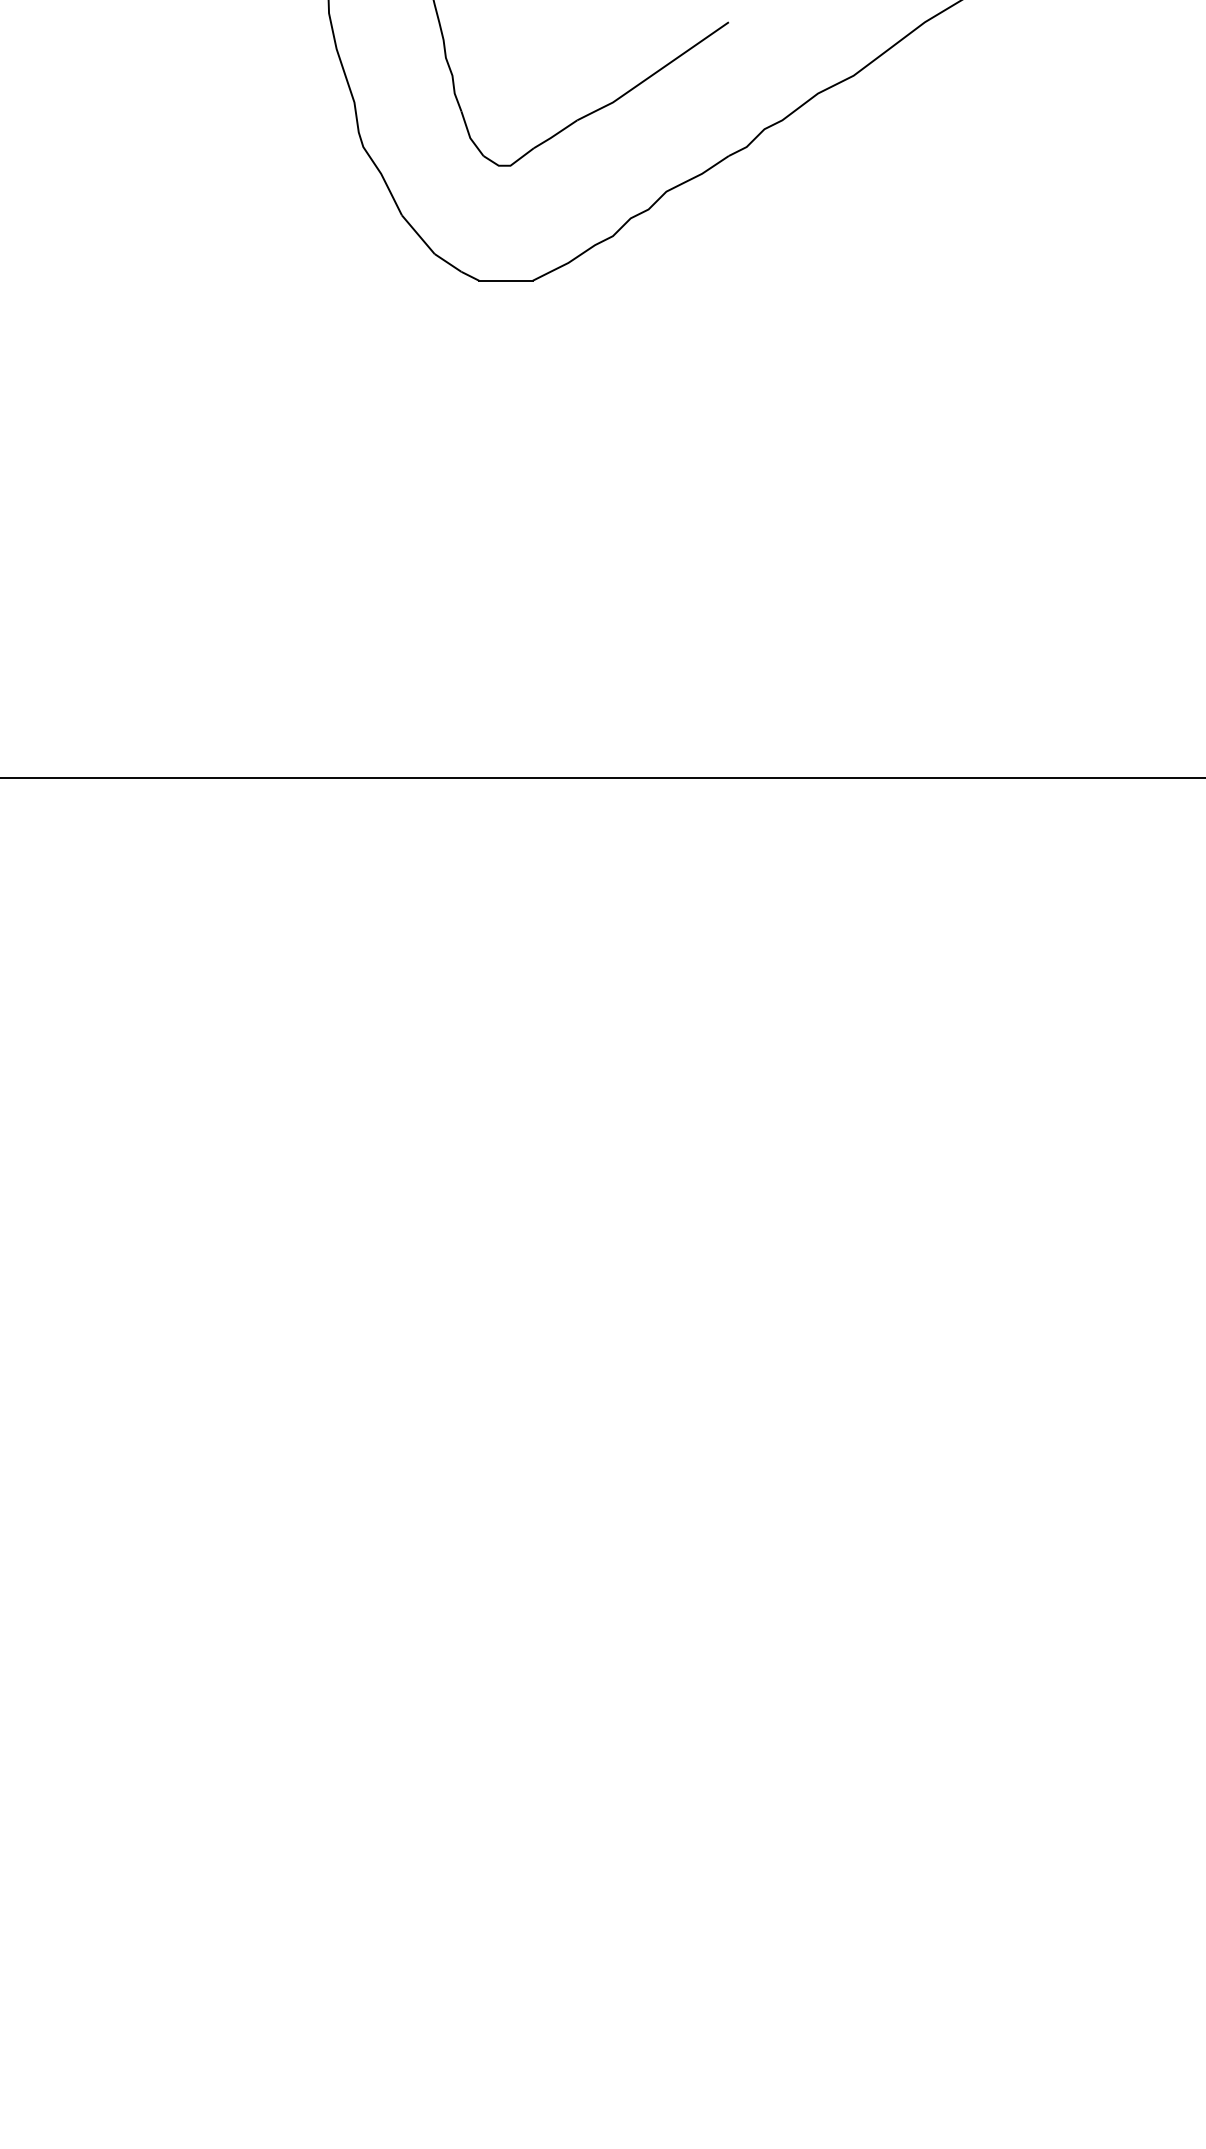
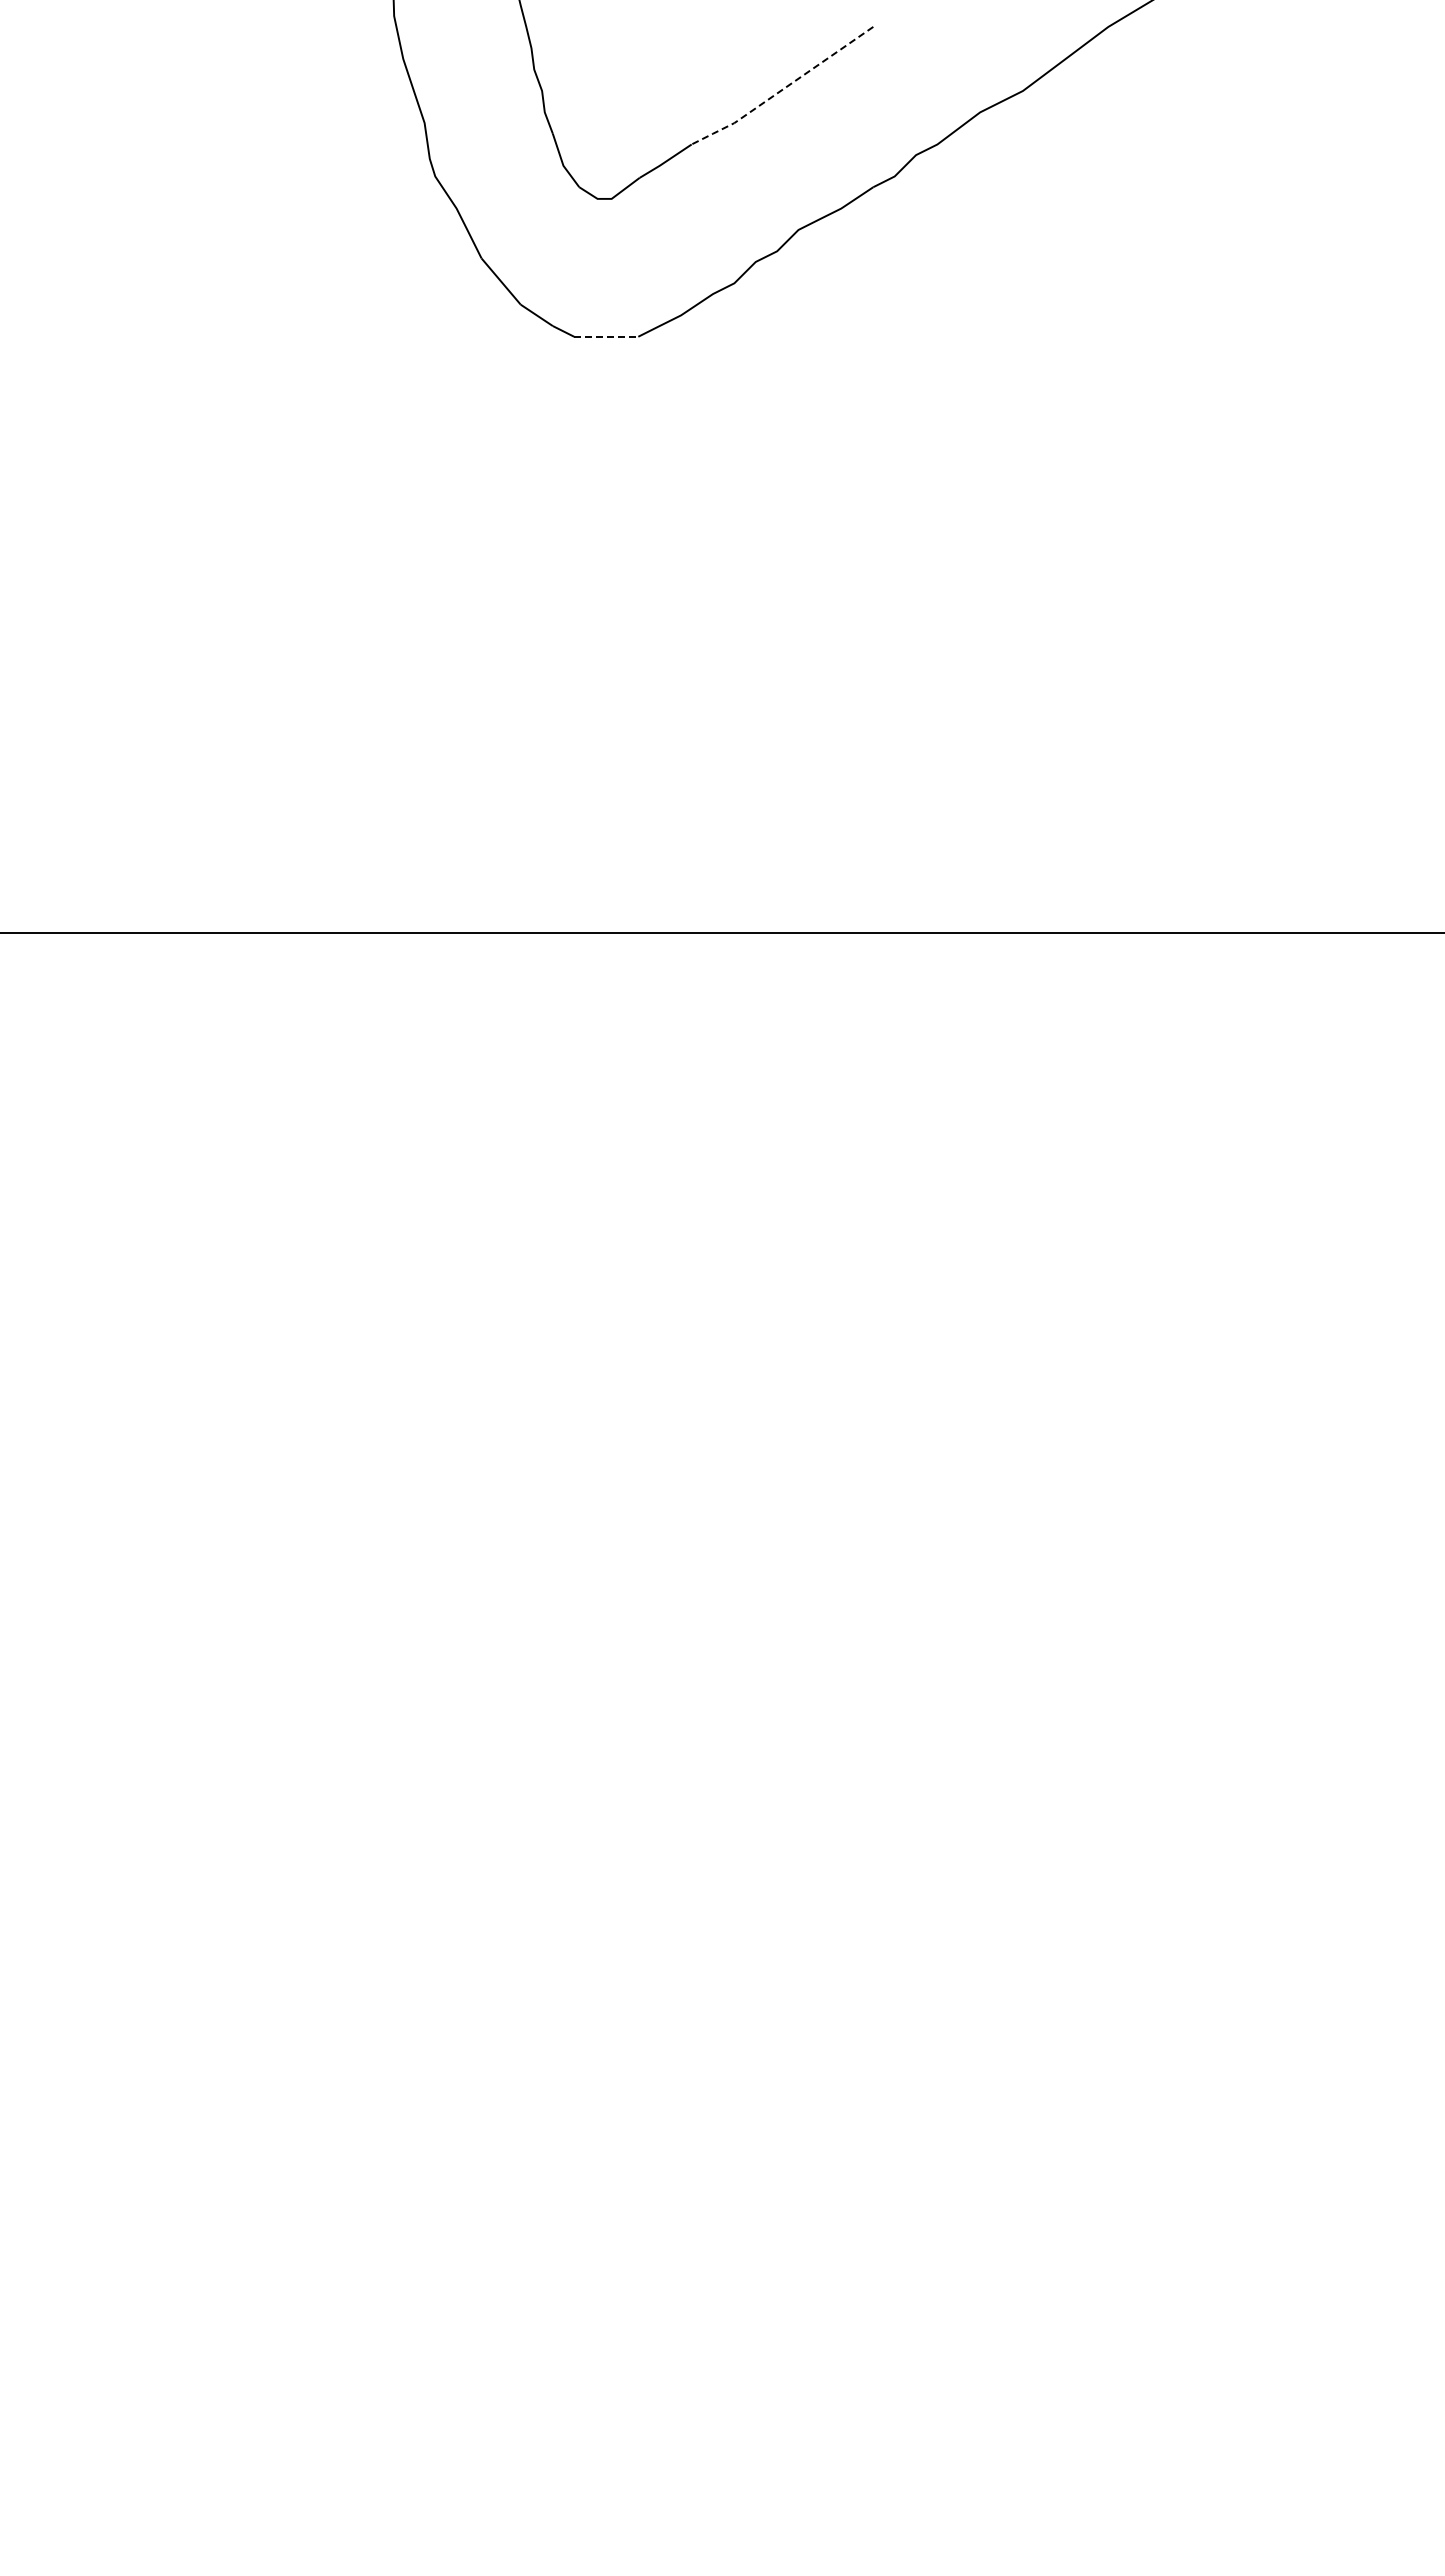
line: (653, 74) -> (782, 89), solid -> dashed
line: (506, 280) -> (606, 336), solid -> dashed

